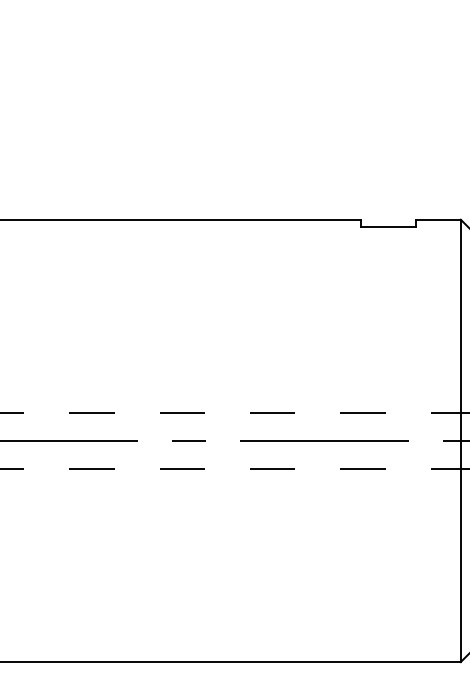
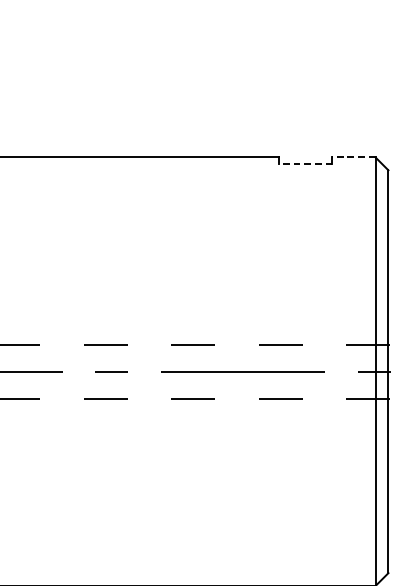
line: (438, 219) -> (353, 157), solid -> dashed
line: (388, 226) -> (305, 163), solid -> dashed

